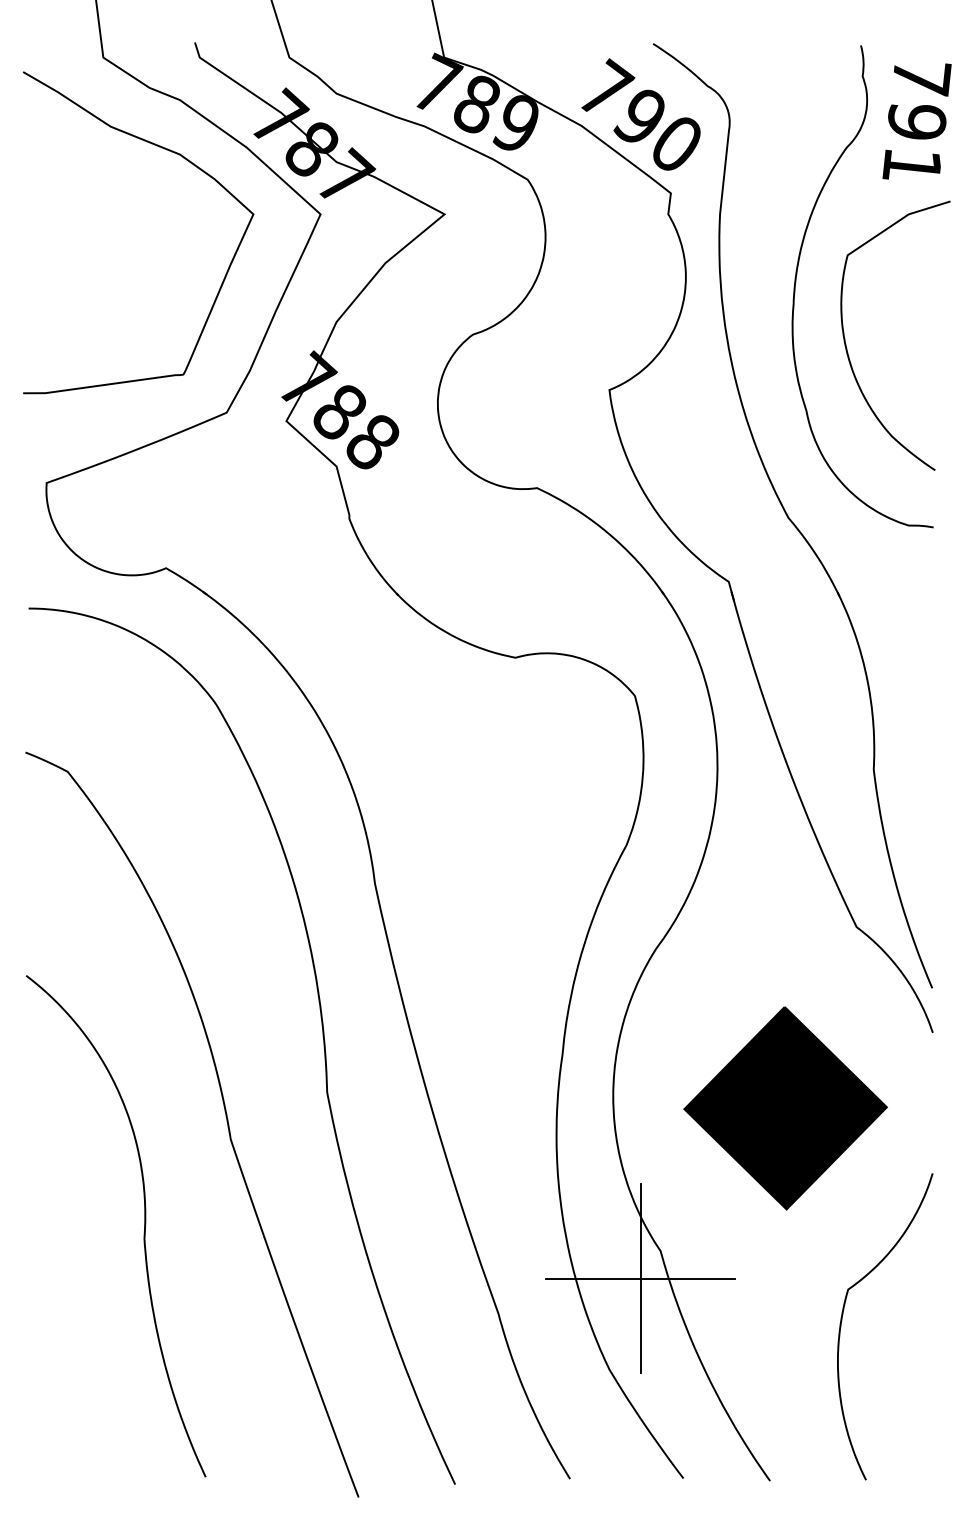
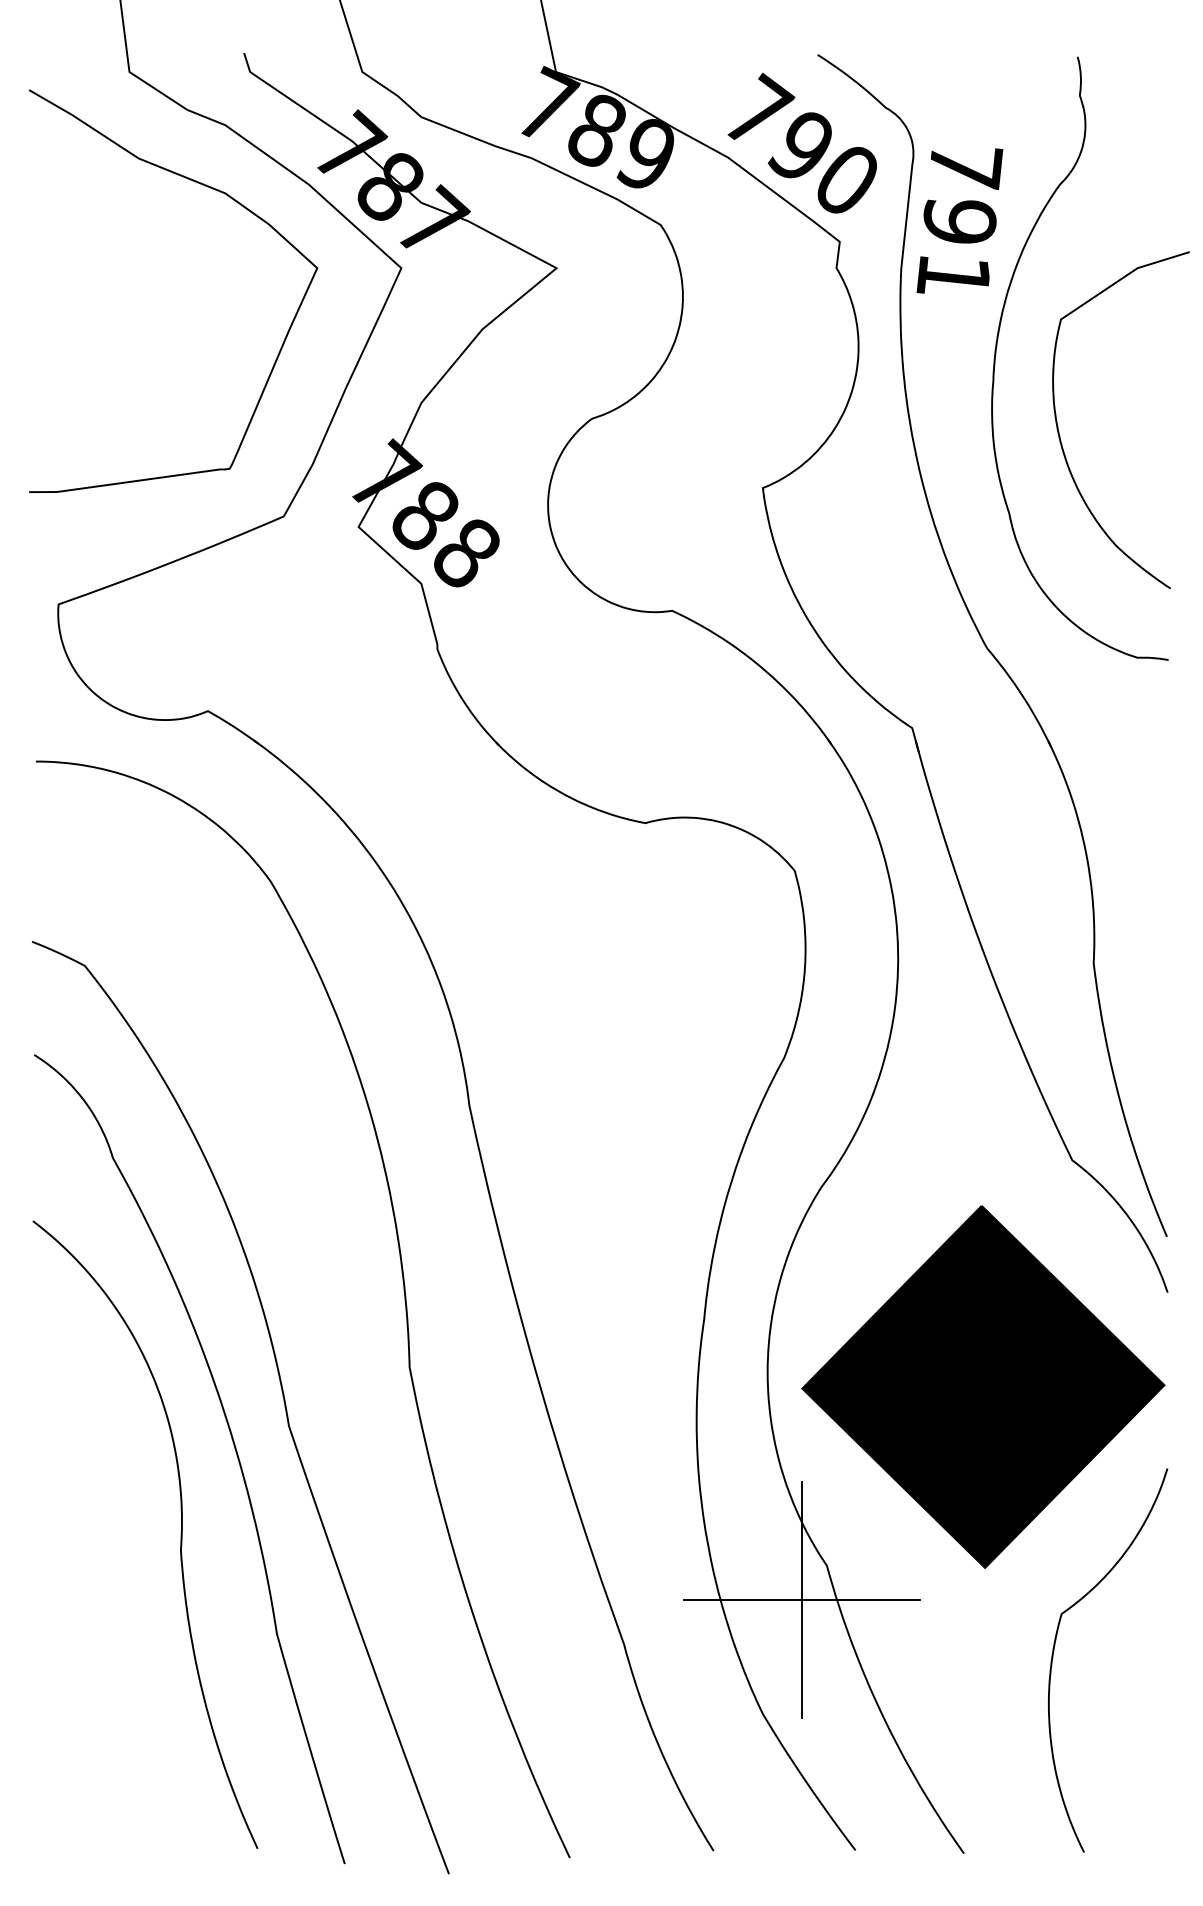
text: (916, 121) -> (959, 220), moved
part: (785, 1107) -> (983, 1386), size x1.43
curve: (187, 1158) -> (234, 1449), added

